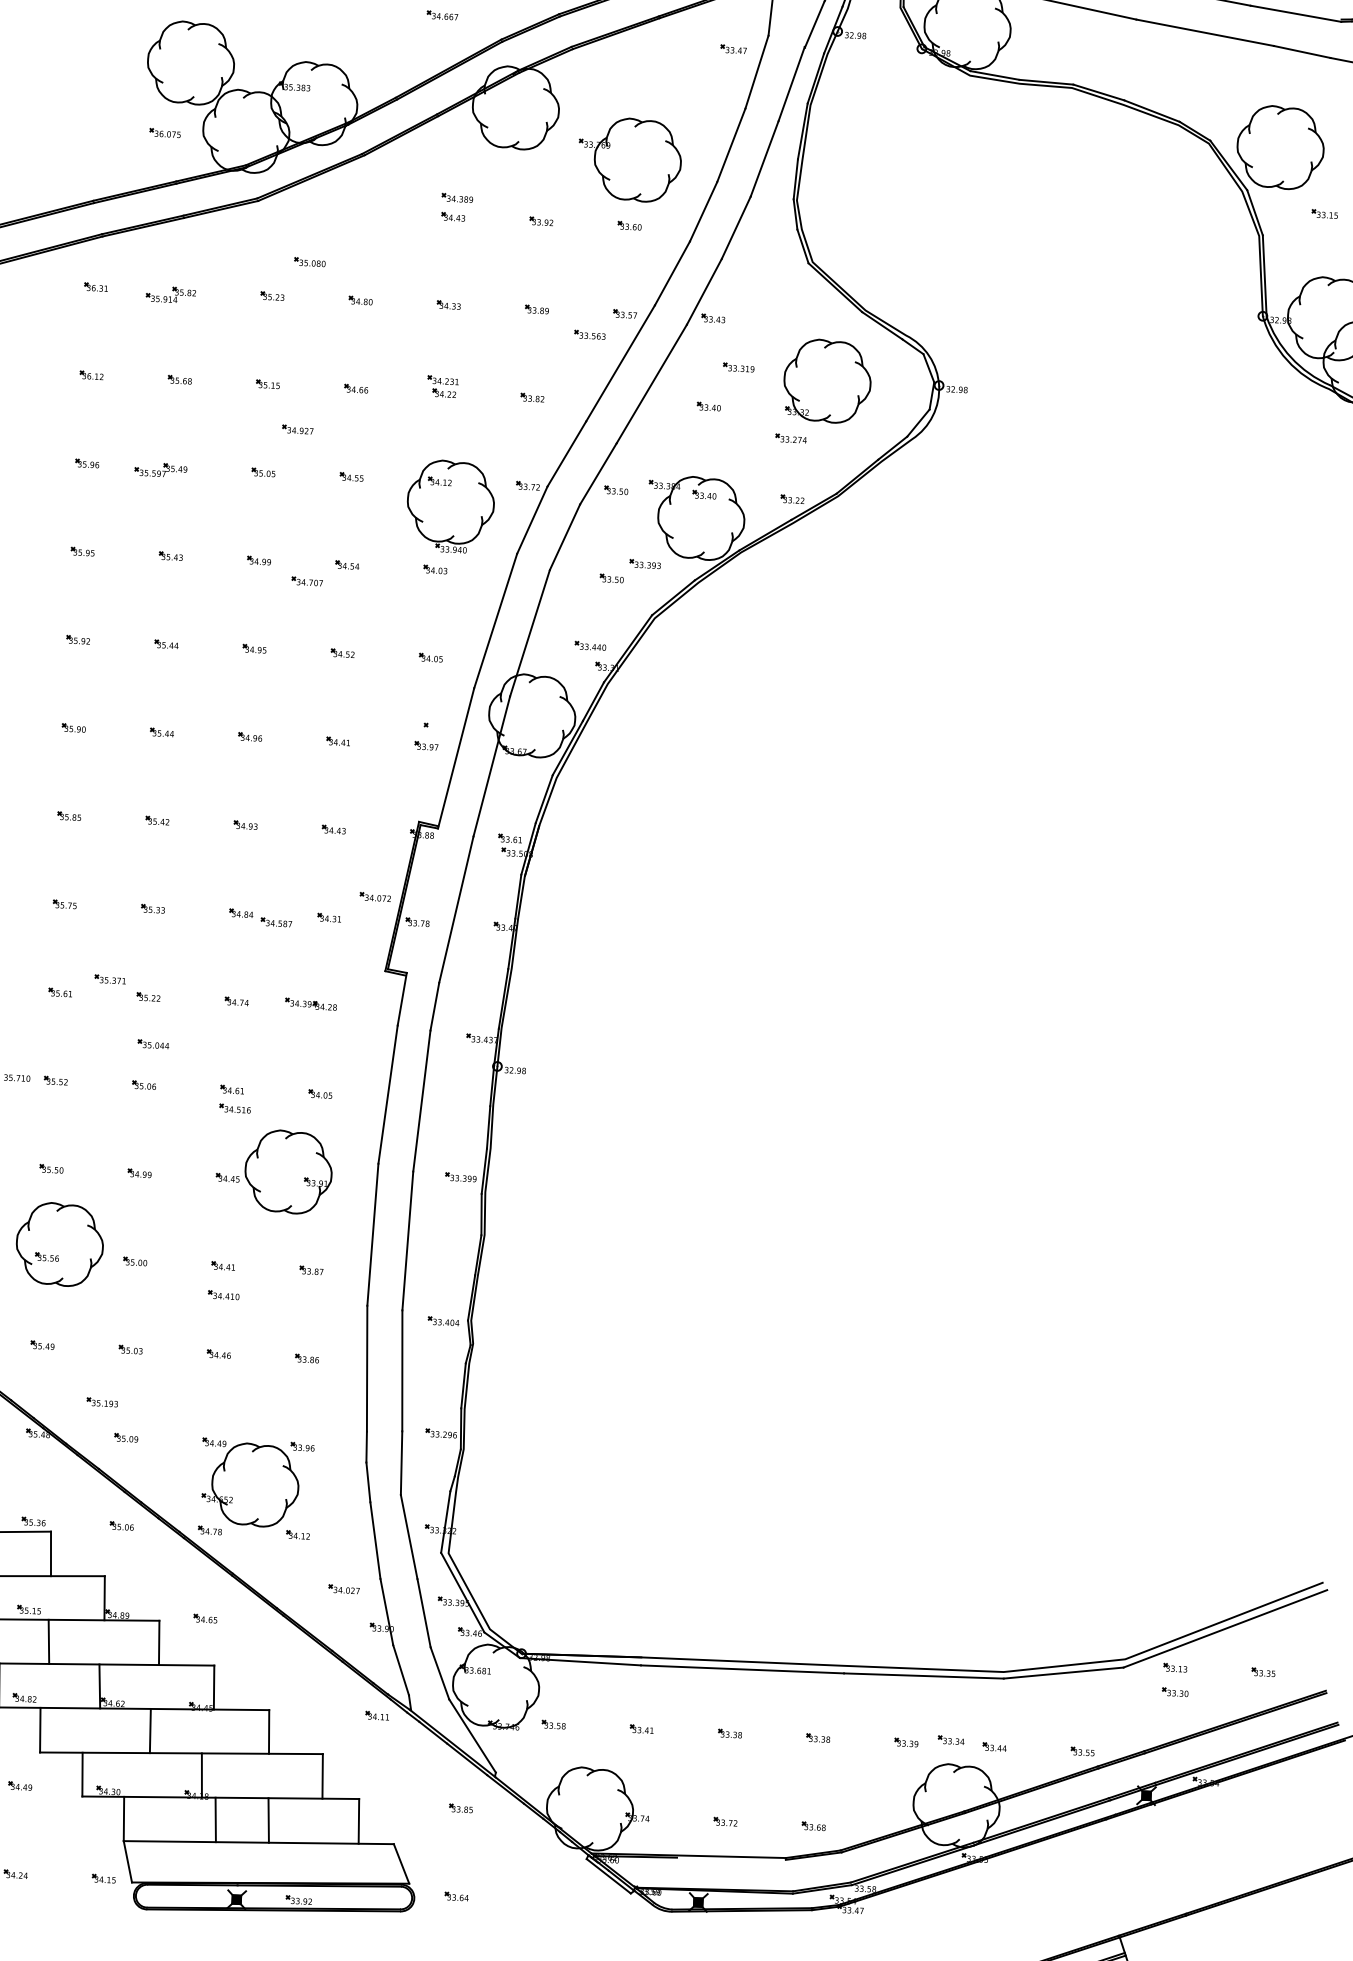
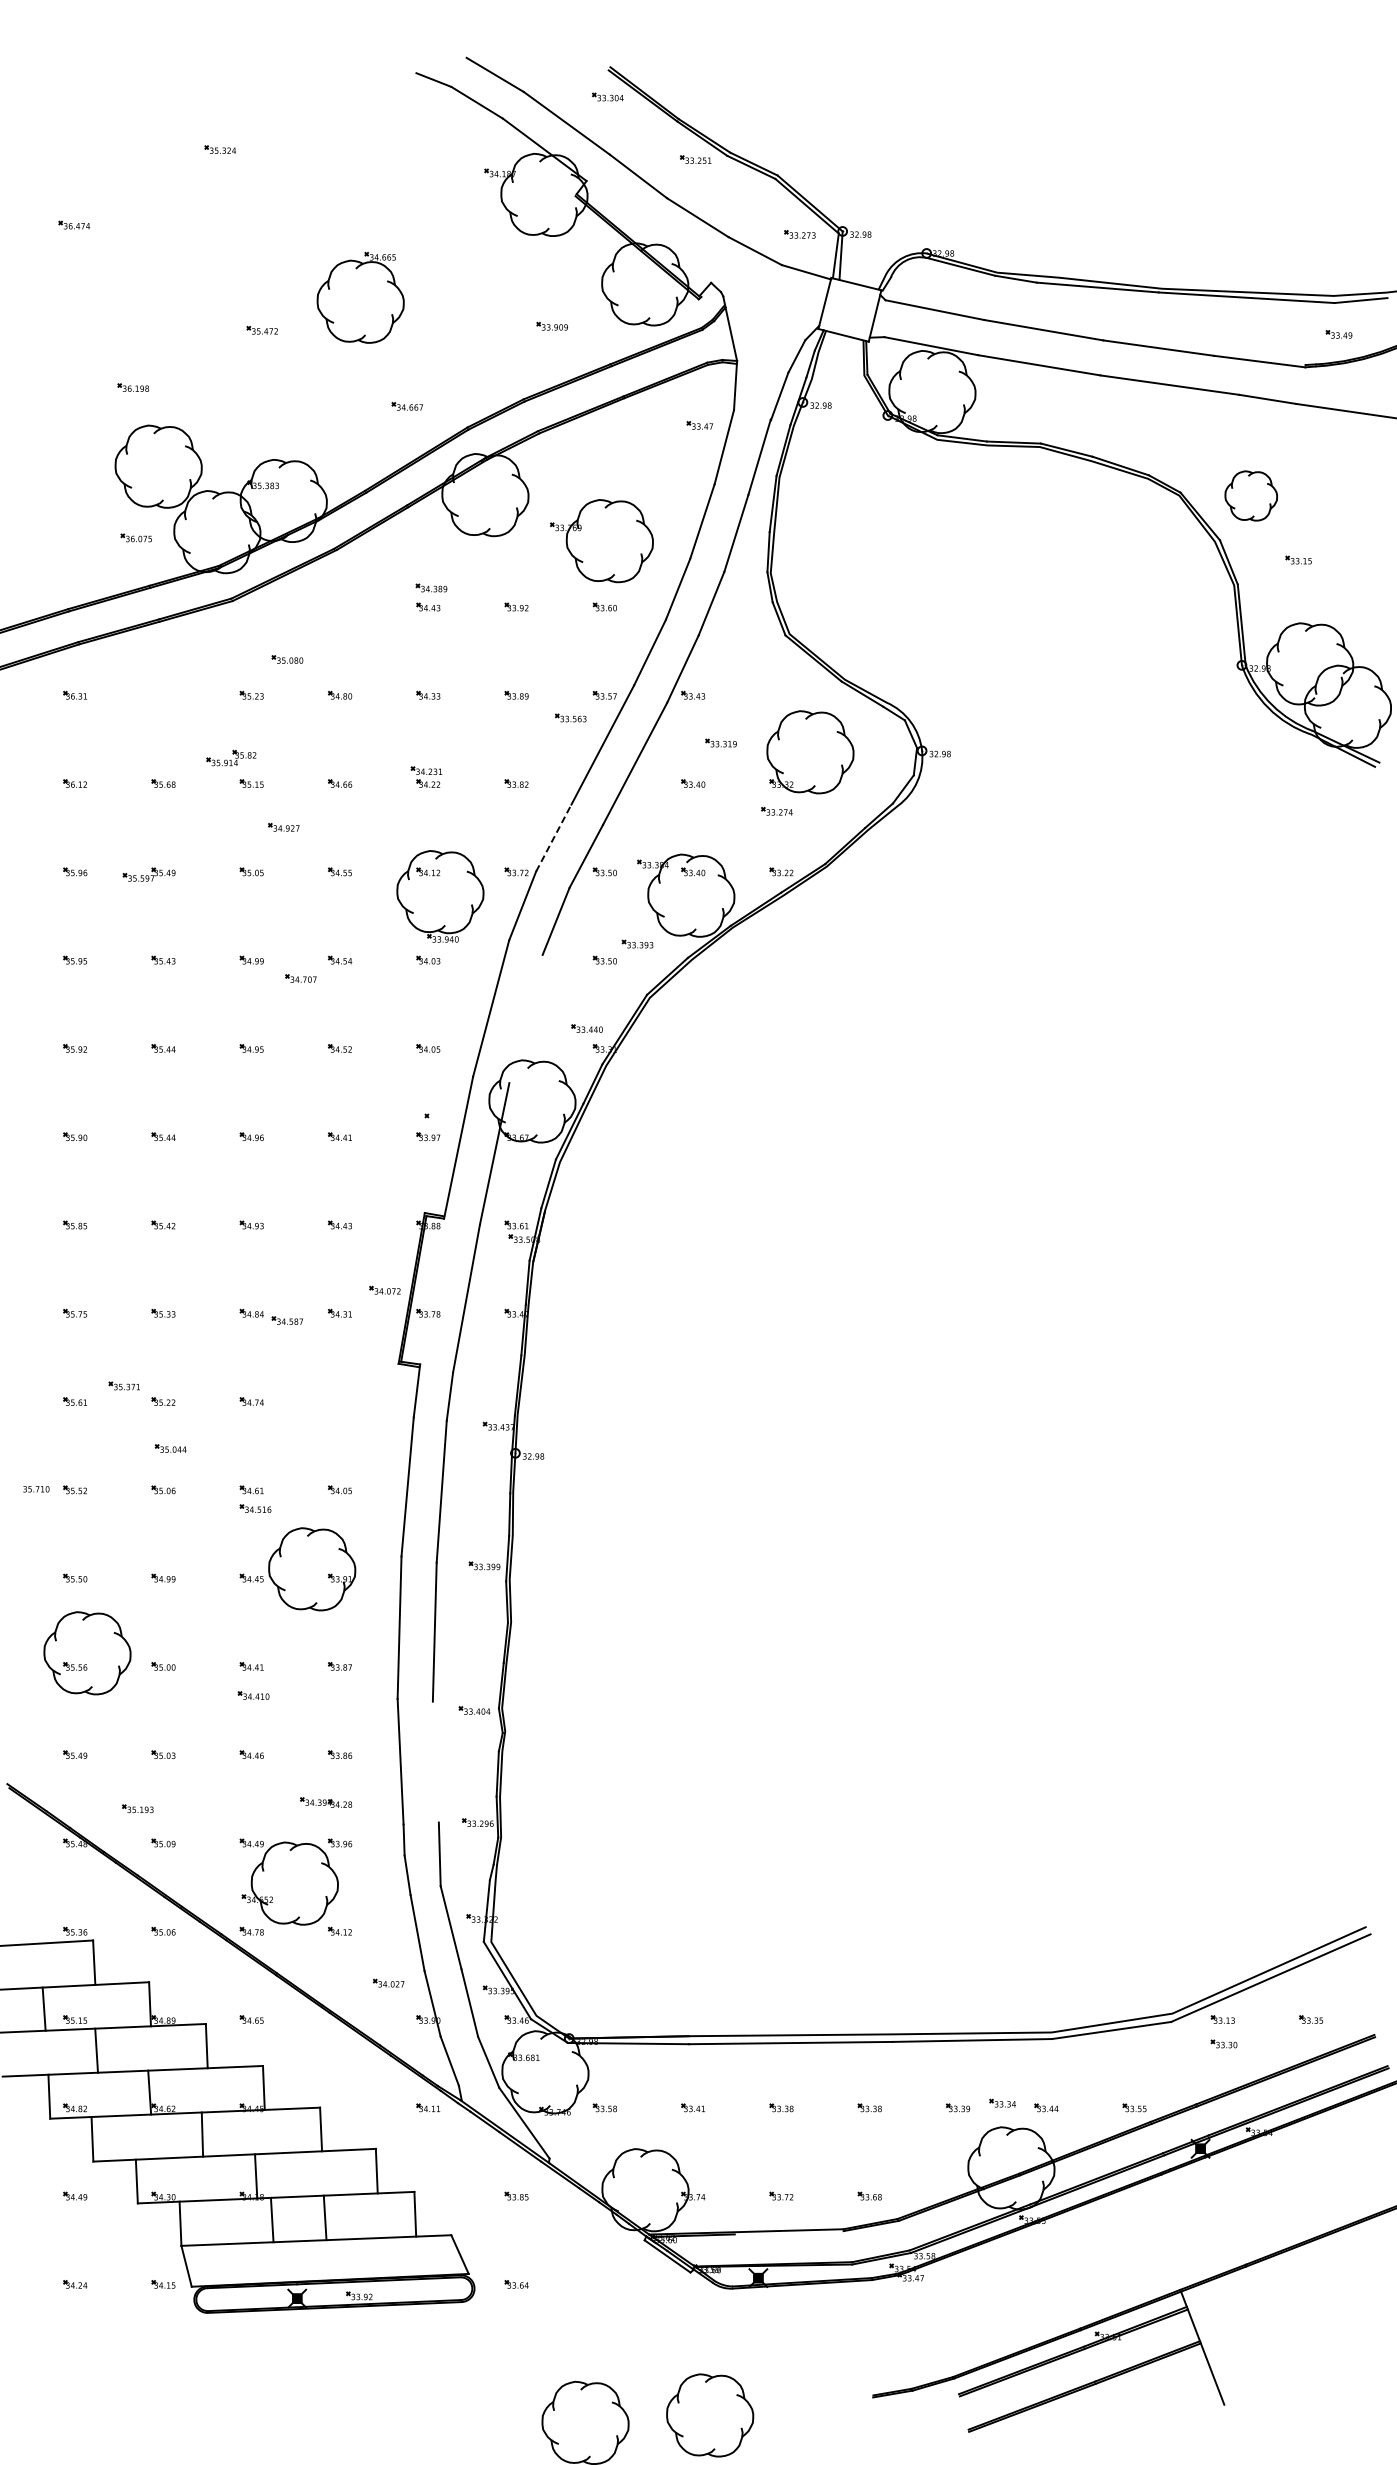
part: (1281, 147) -> (1251, 495), size x0.6
part: (171, 294) -> (231, 757), moved
line: (566, 454) -> (553, 838), solid -> dashed
line: (529, 632) -> (525, 1018), removed
part: (311, 1004) -> (326, 1802), moved
line: (402, 1370) -> (435, 1761), removed

